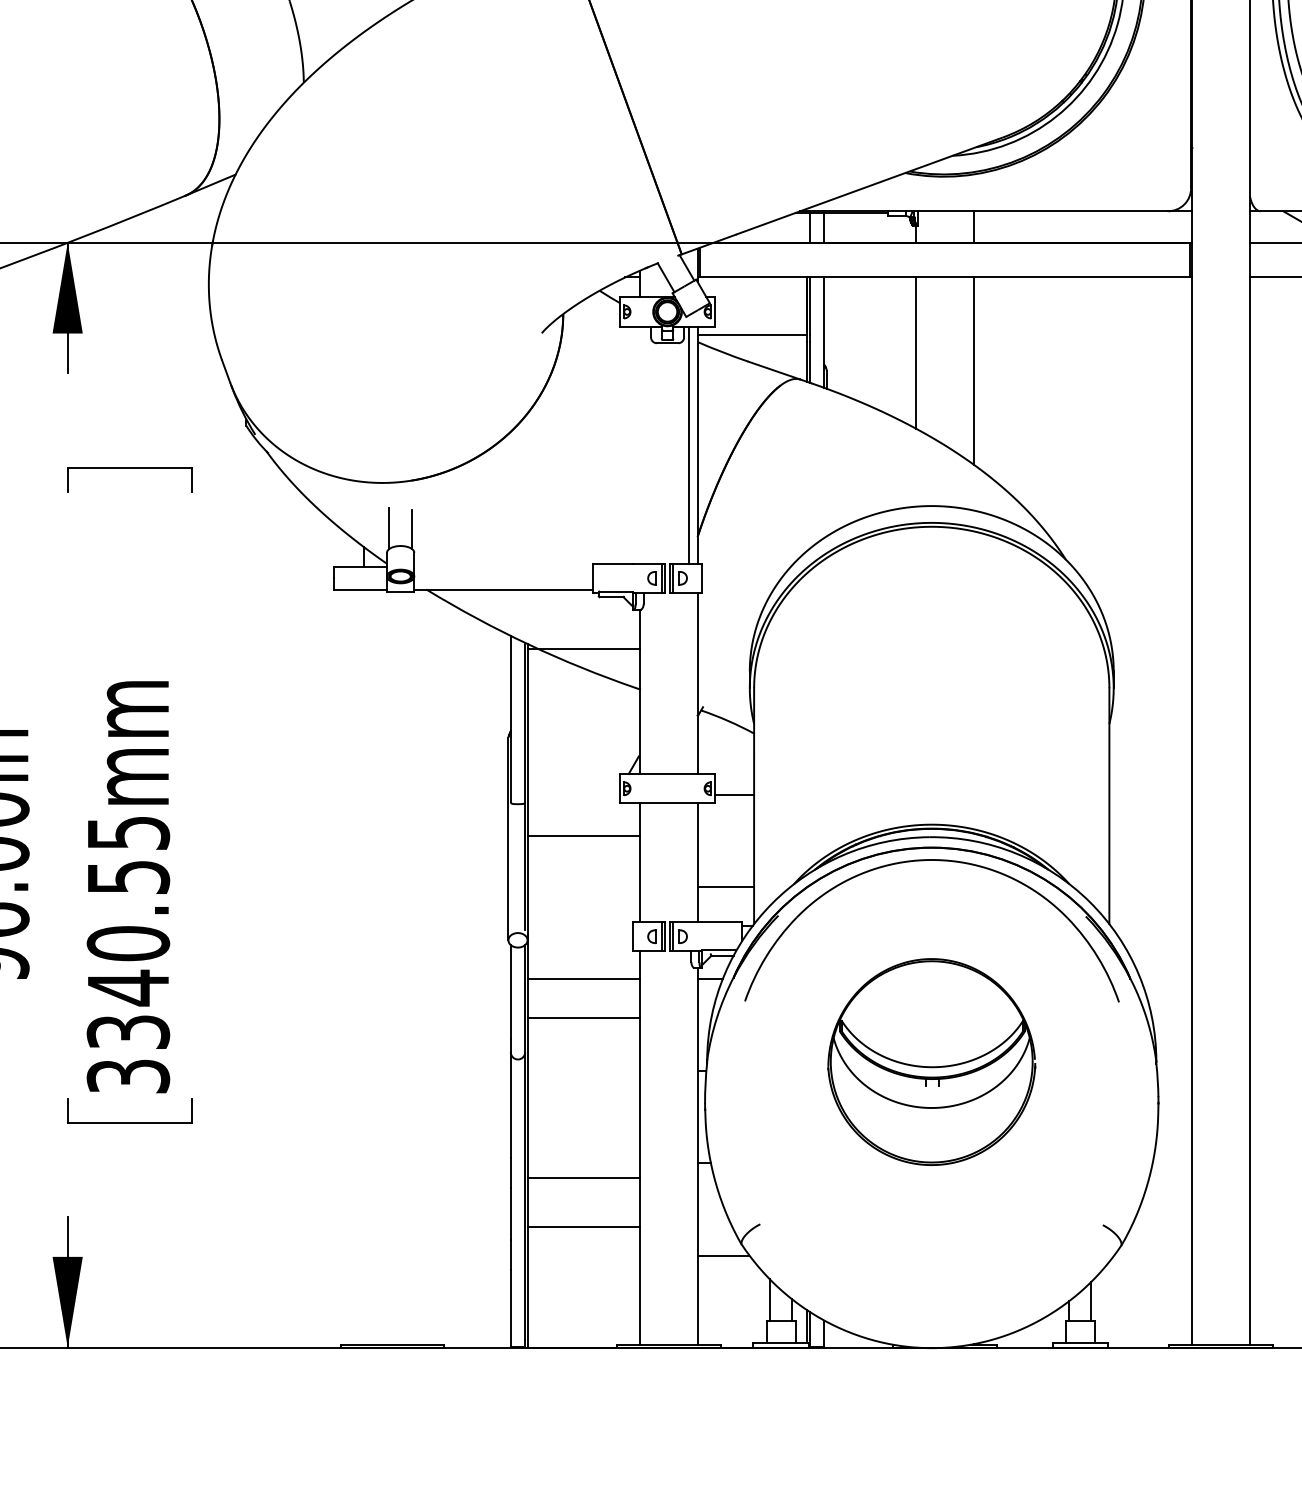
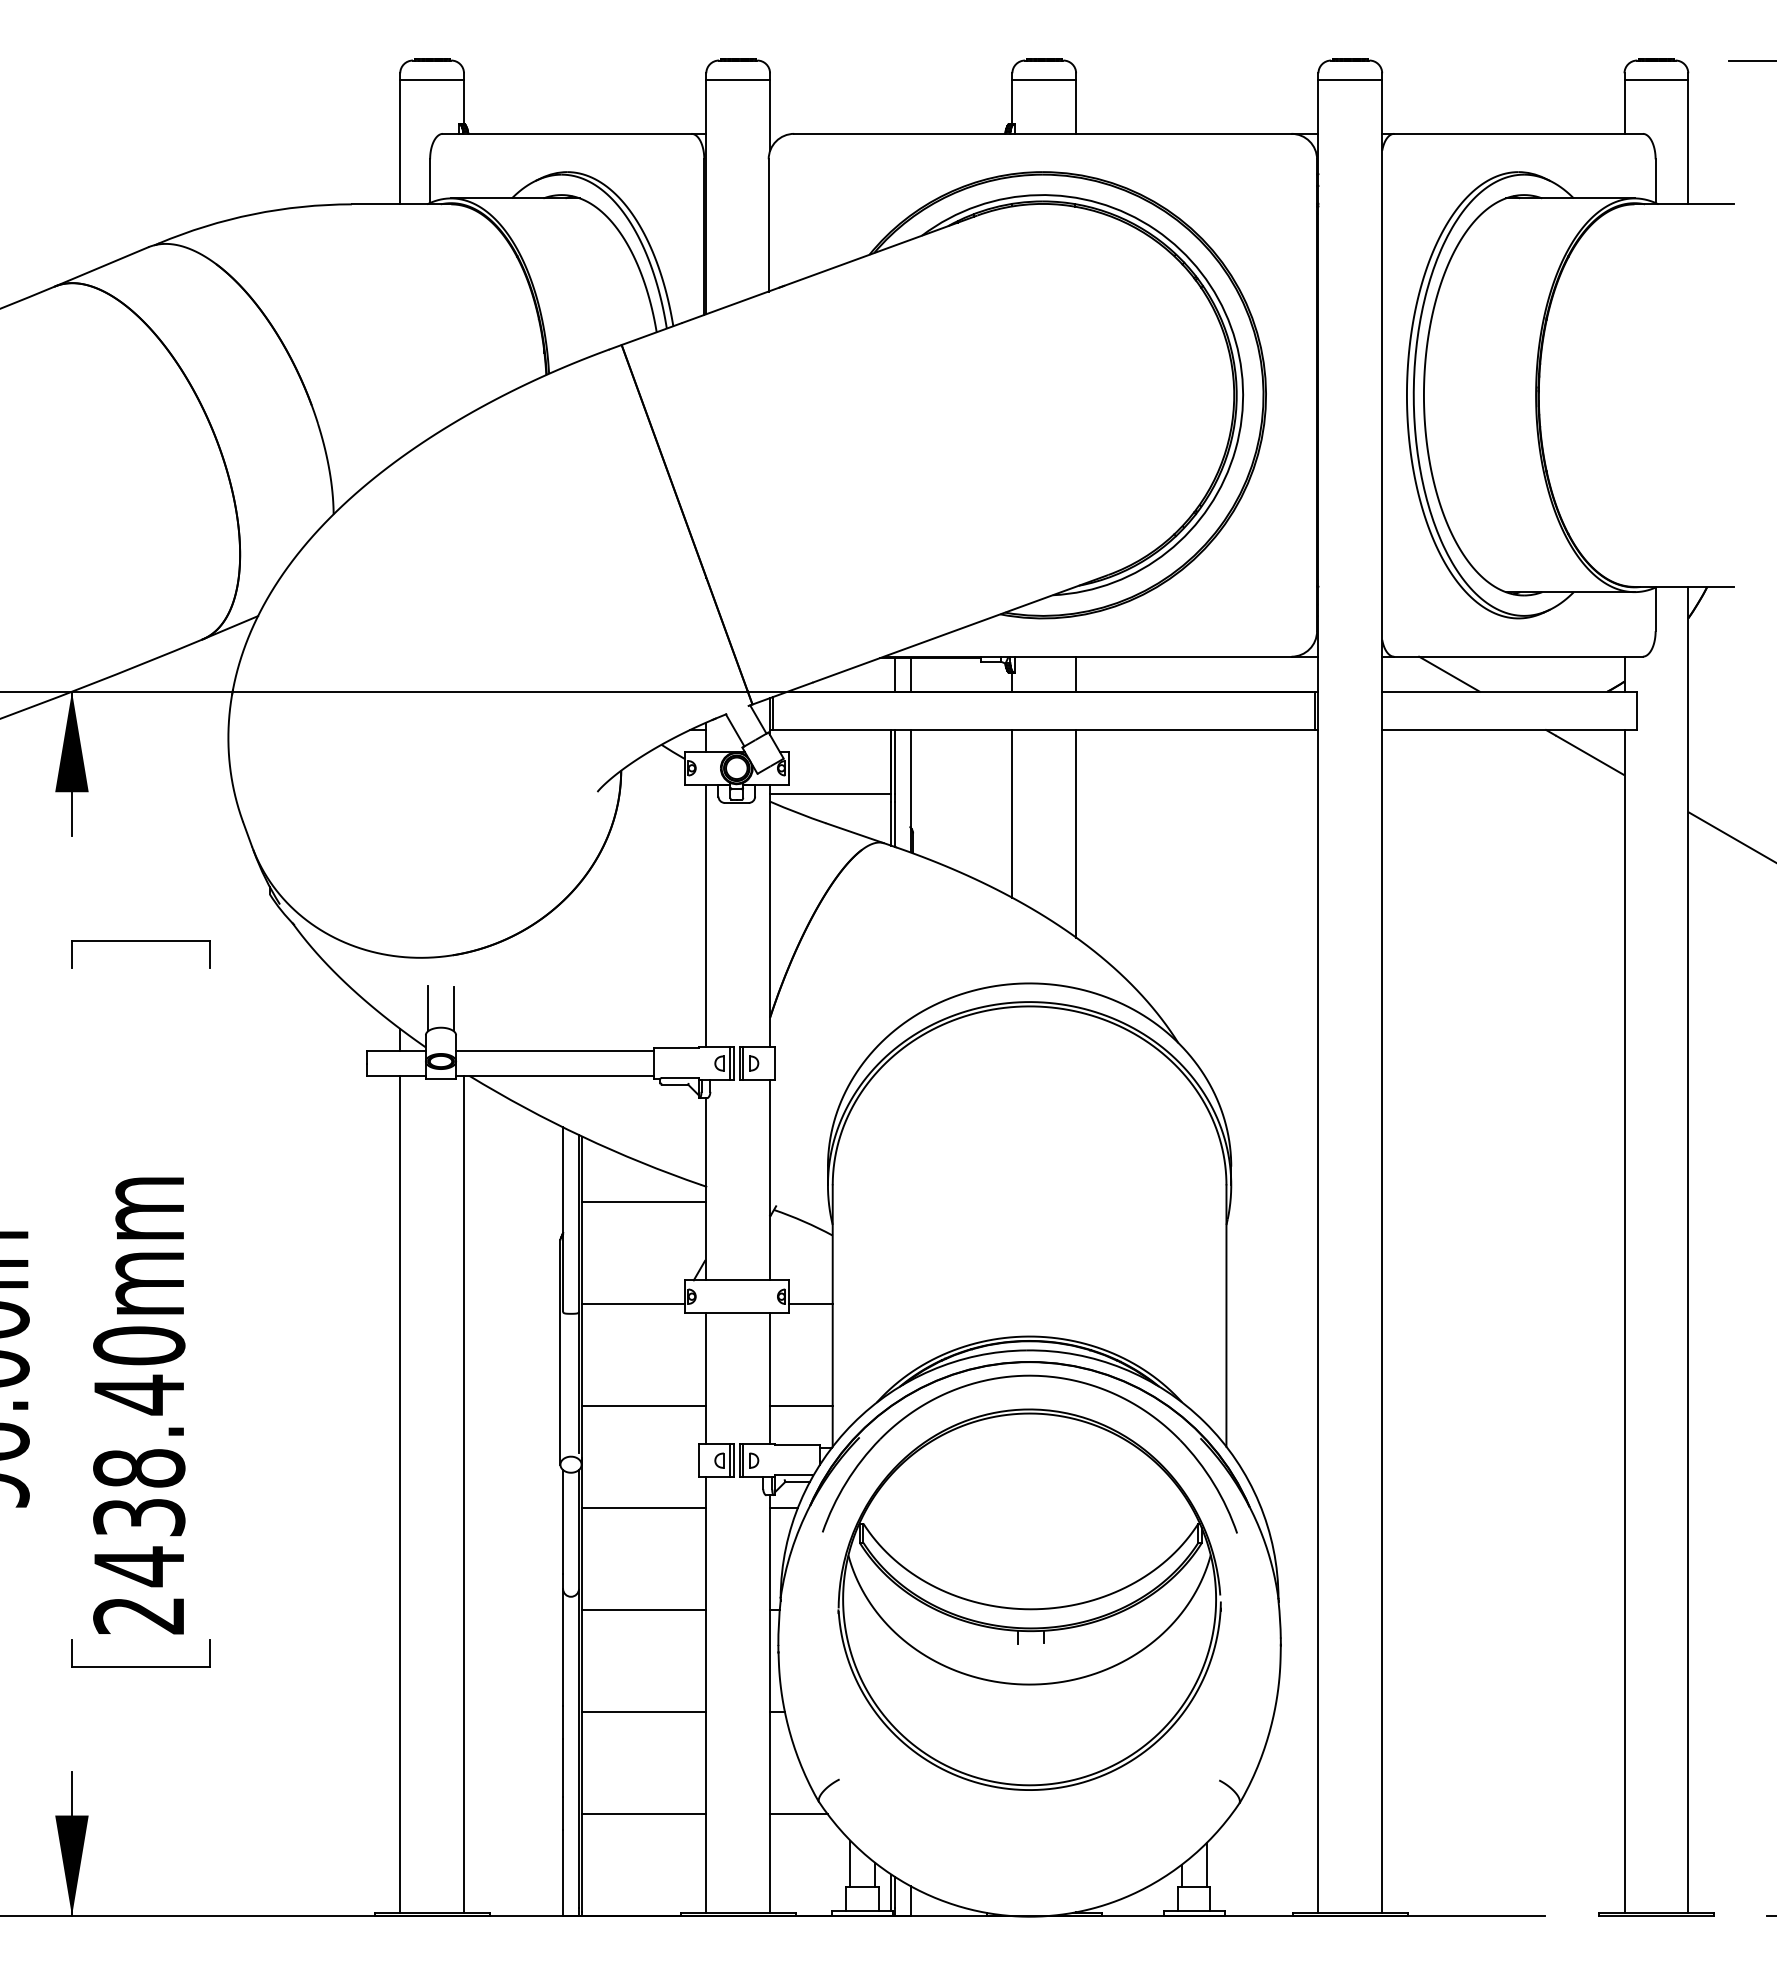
line: (688, 444) -> (706, 915), moved
line: (503, 567) -> (554, 1051), added
line: (584, 648) -> (644, 1201), moved
line: (574, 794) -> (633, 1303), added
line: (584, 835) -> (644, 1405), moved
text: (128, 954) -> (139, 1480), 3340.55mm -> 2438.40mm
line: (364, 966) -> (400, 1493), added
line: (421, 966) -> (464, 1493), added
line: (584, 1017) -> (644, 1609), moved
part: (931, 1061) -> (1029, 1599), size x1.67
line: (584, 1178) -> (644, 1814), moved
line: (584, 1227) -> (644, 1712), moved

